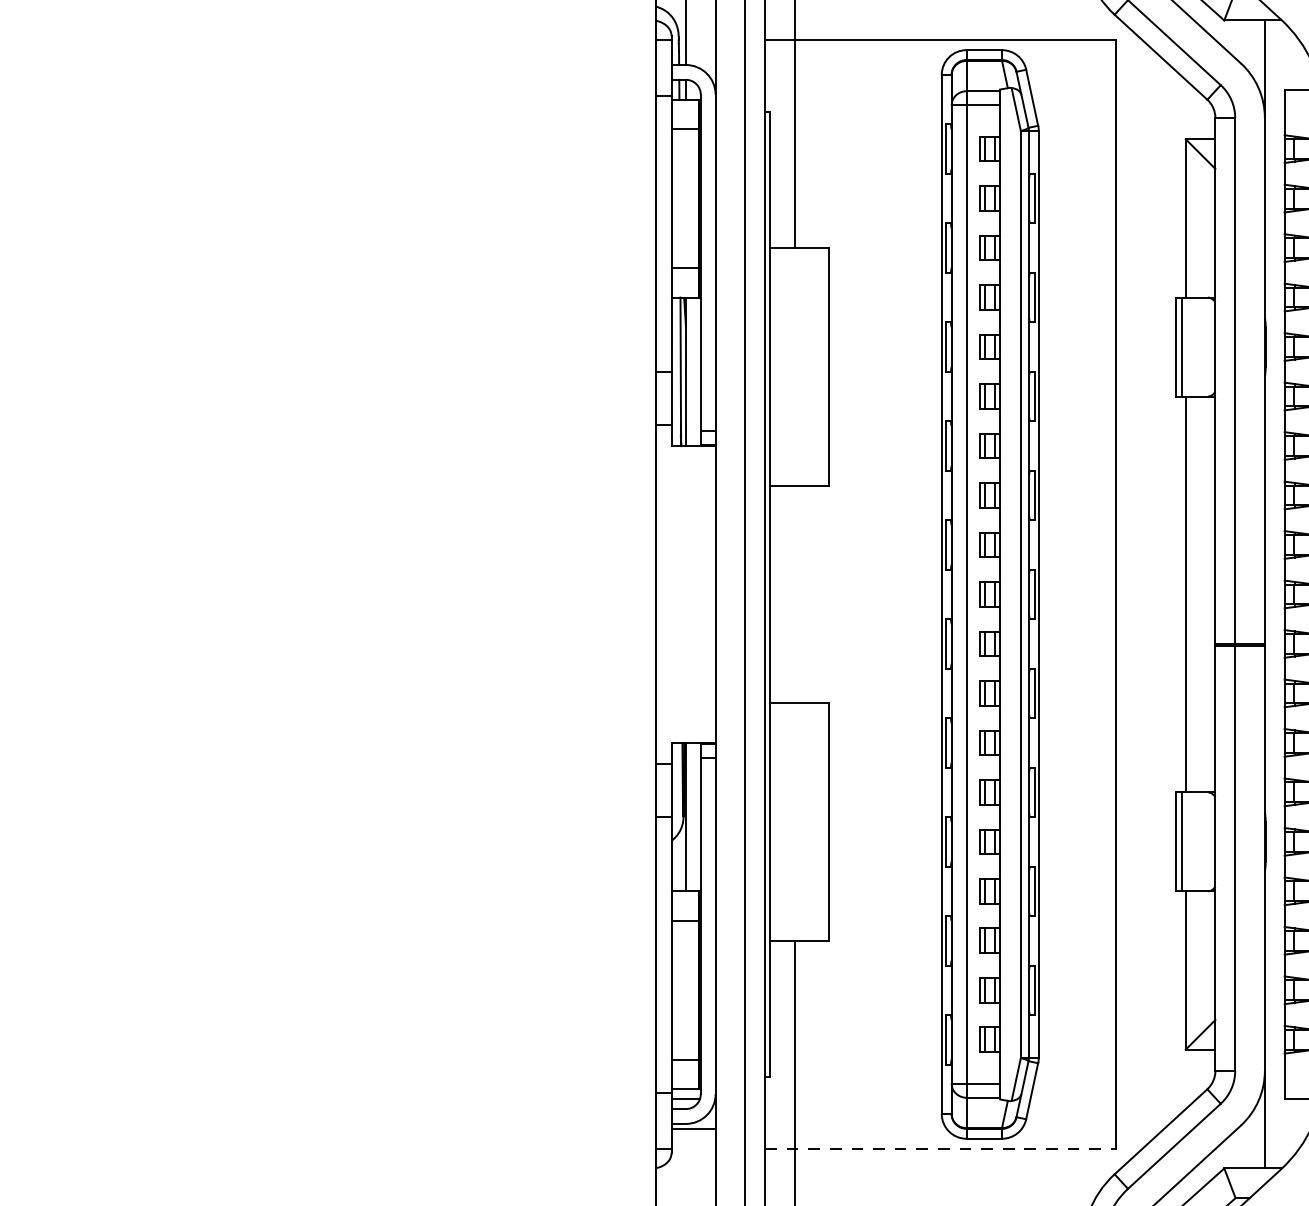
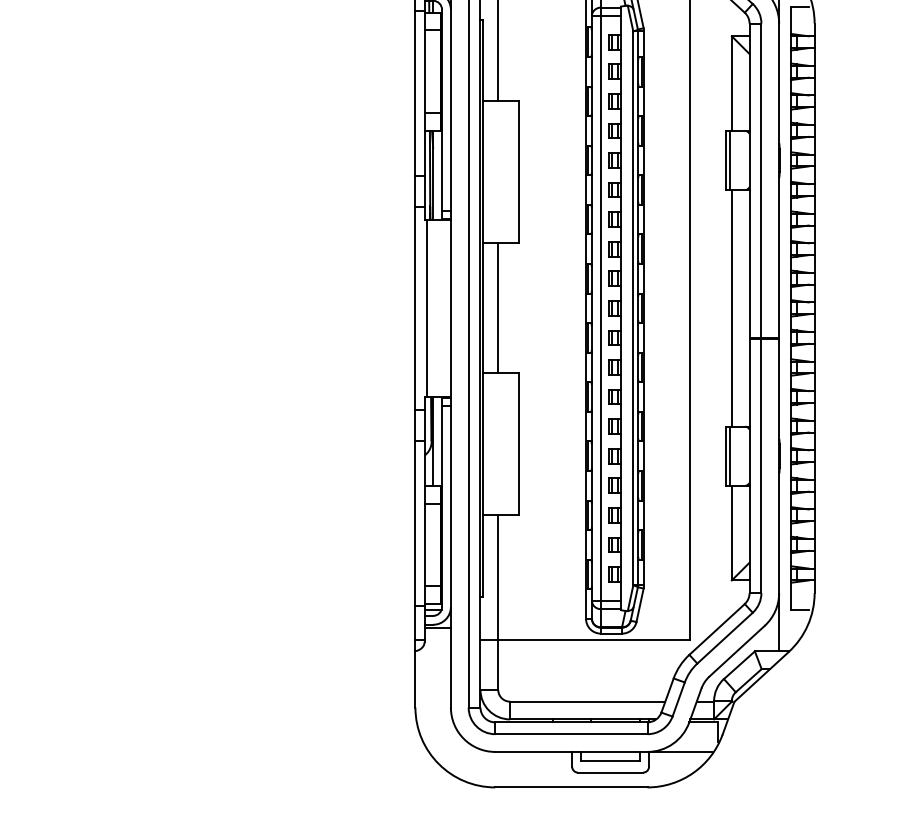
line: (676, 594) -> (427, 308), added
line: (795, 594) -> (498, 308), added
line: (940, 1148) -> (585, 639), dashed -> solid

